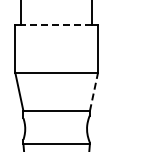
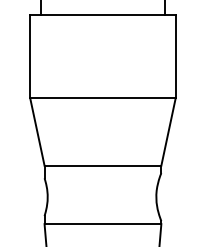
line: (56, 25) -> (102, 15), dashed -> solid
line: (93, 91) -> (167, 131), dashed -> solid

